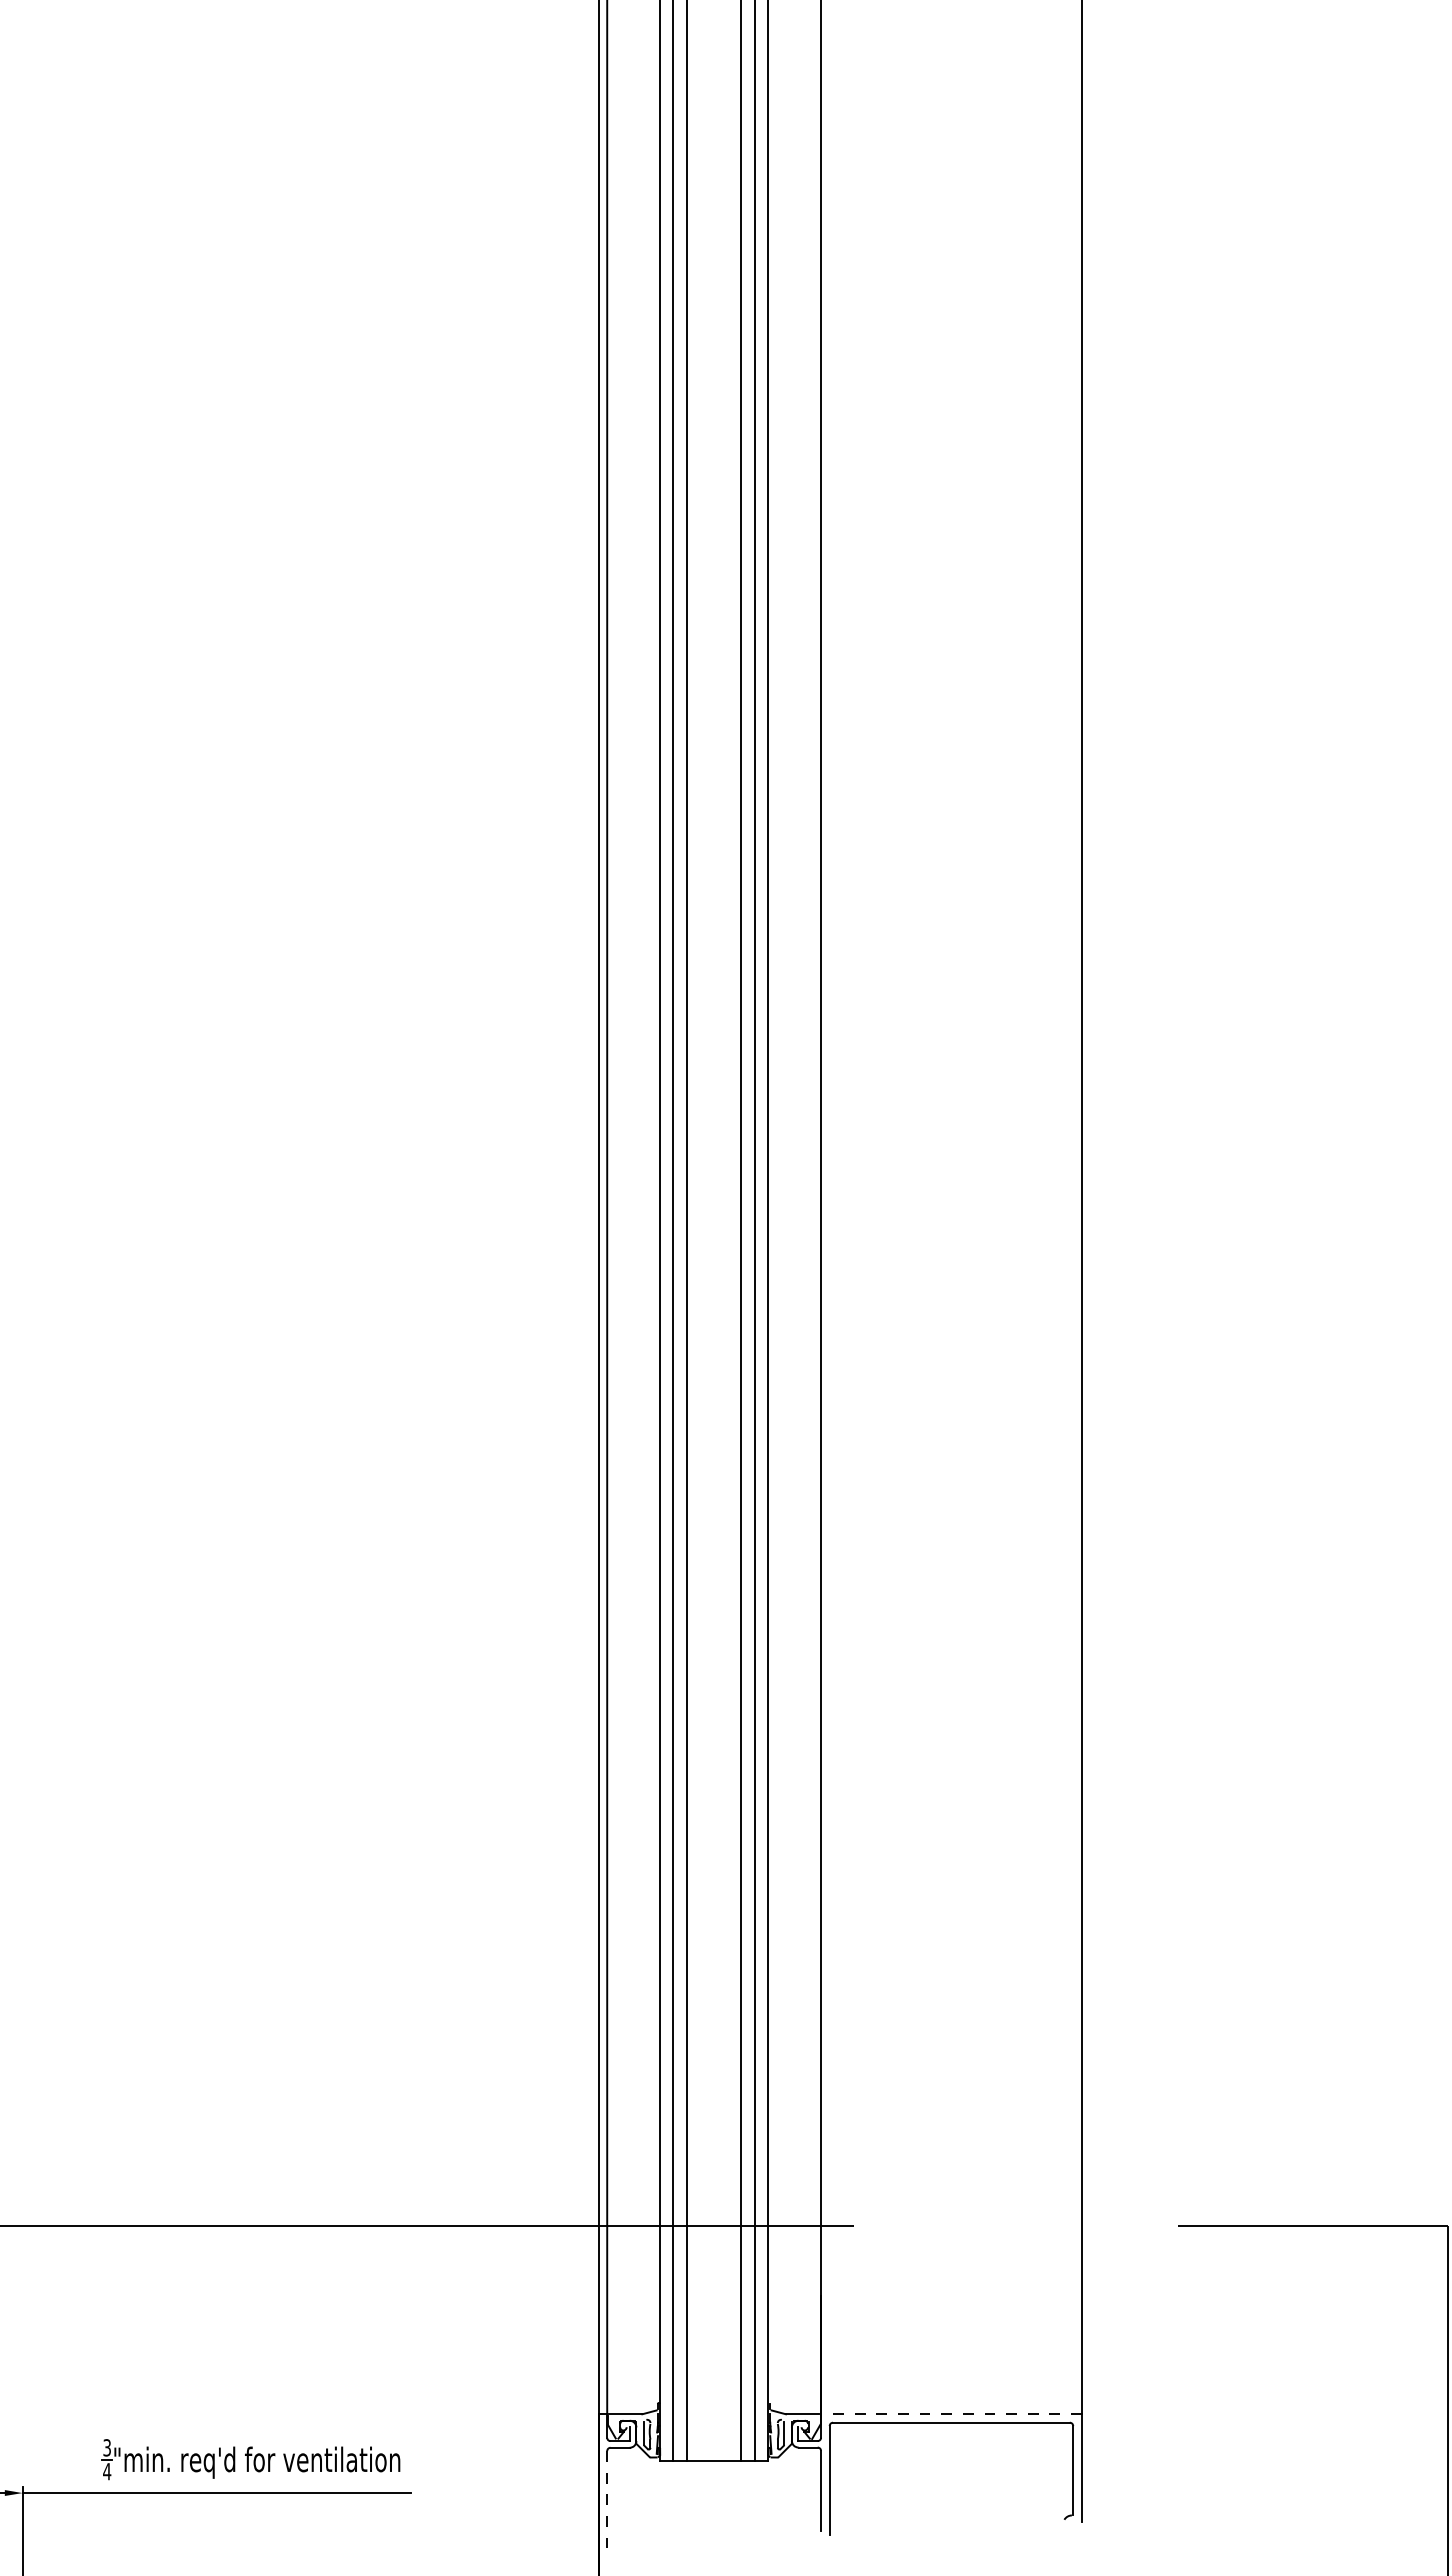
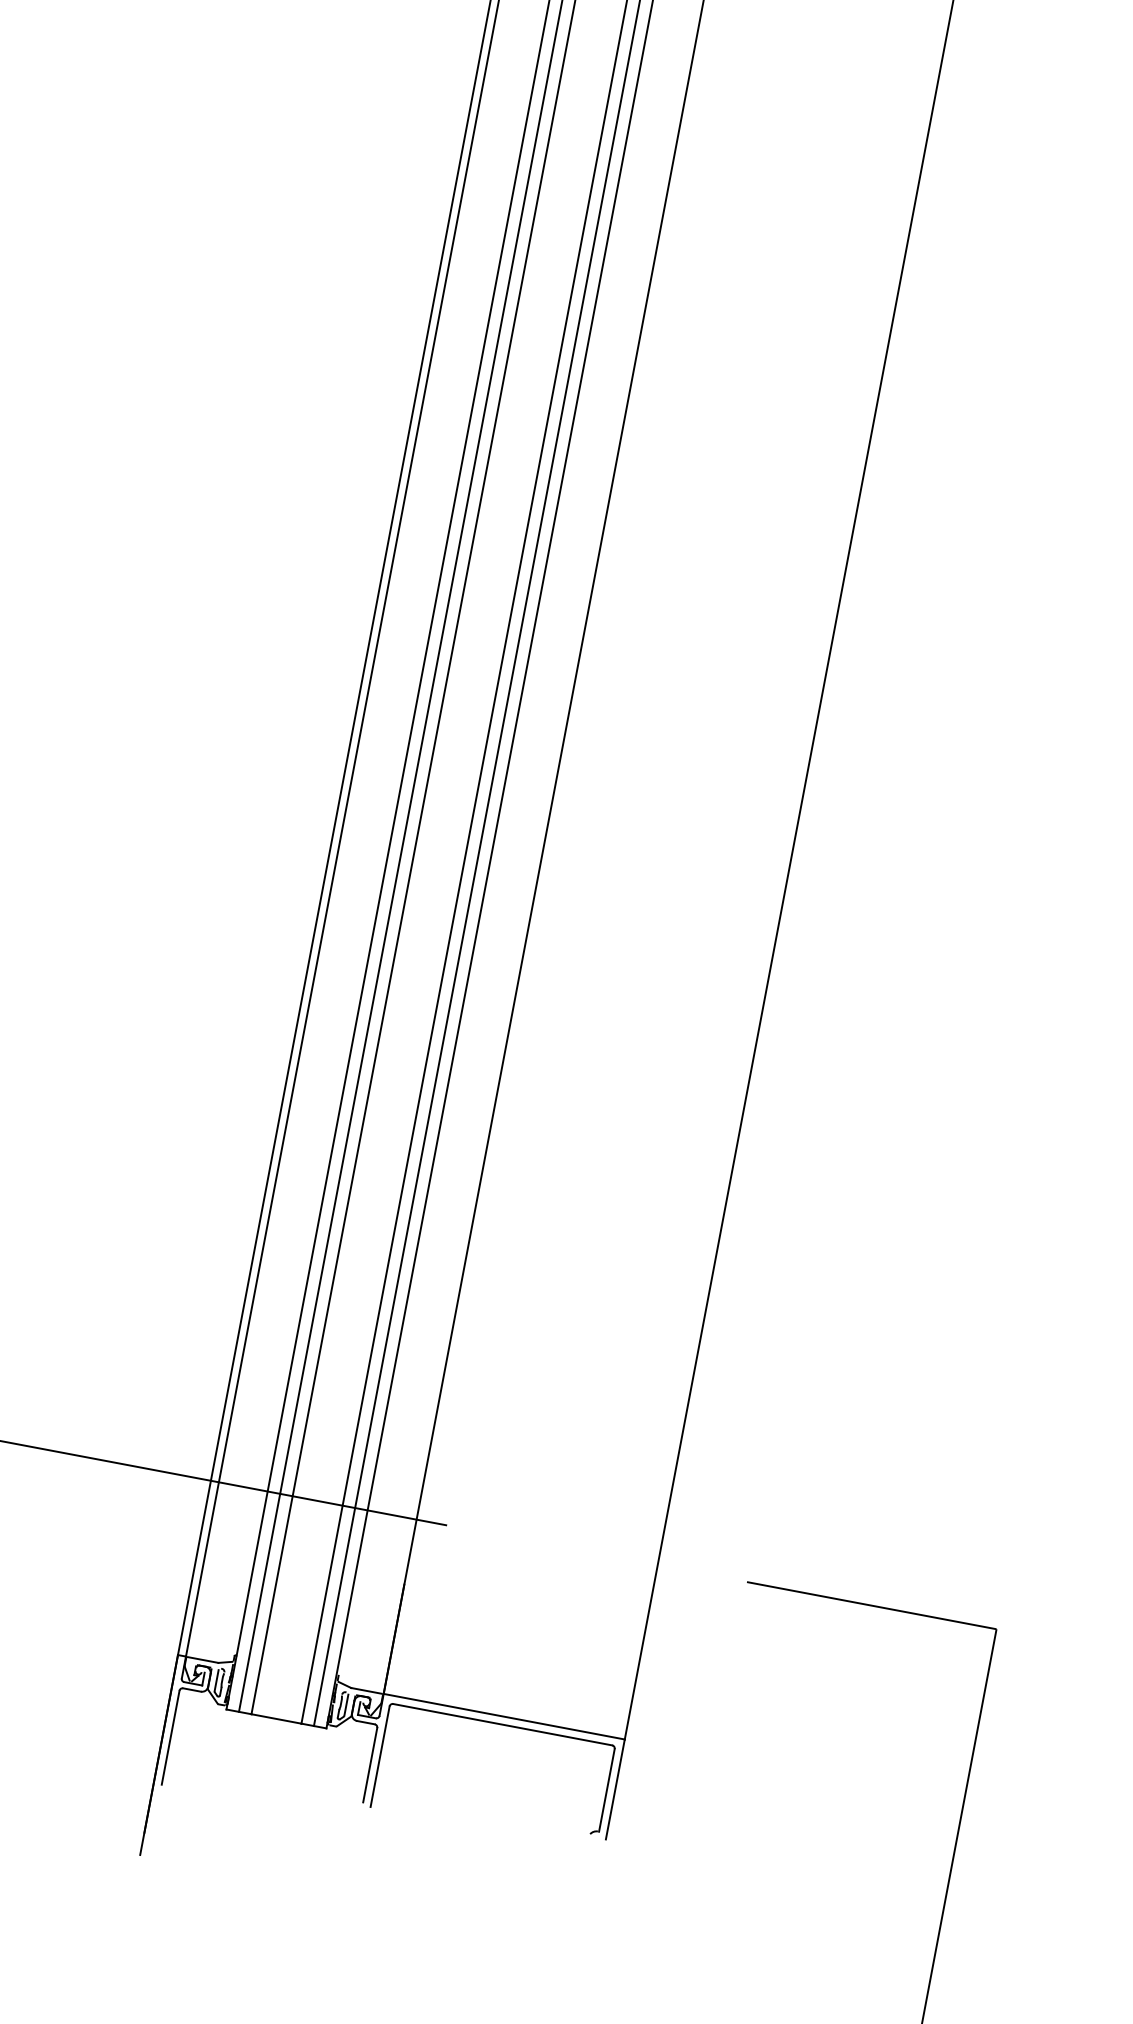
line: (950, 2414) -> (503, 1716), dashed -> solid
line: (607, 2501) -> (170, 1737), dashed -> solid

